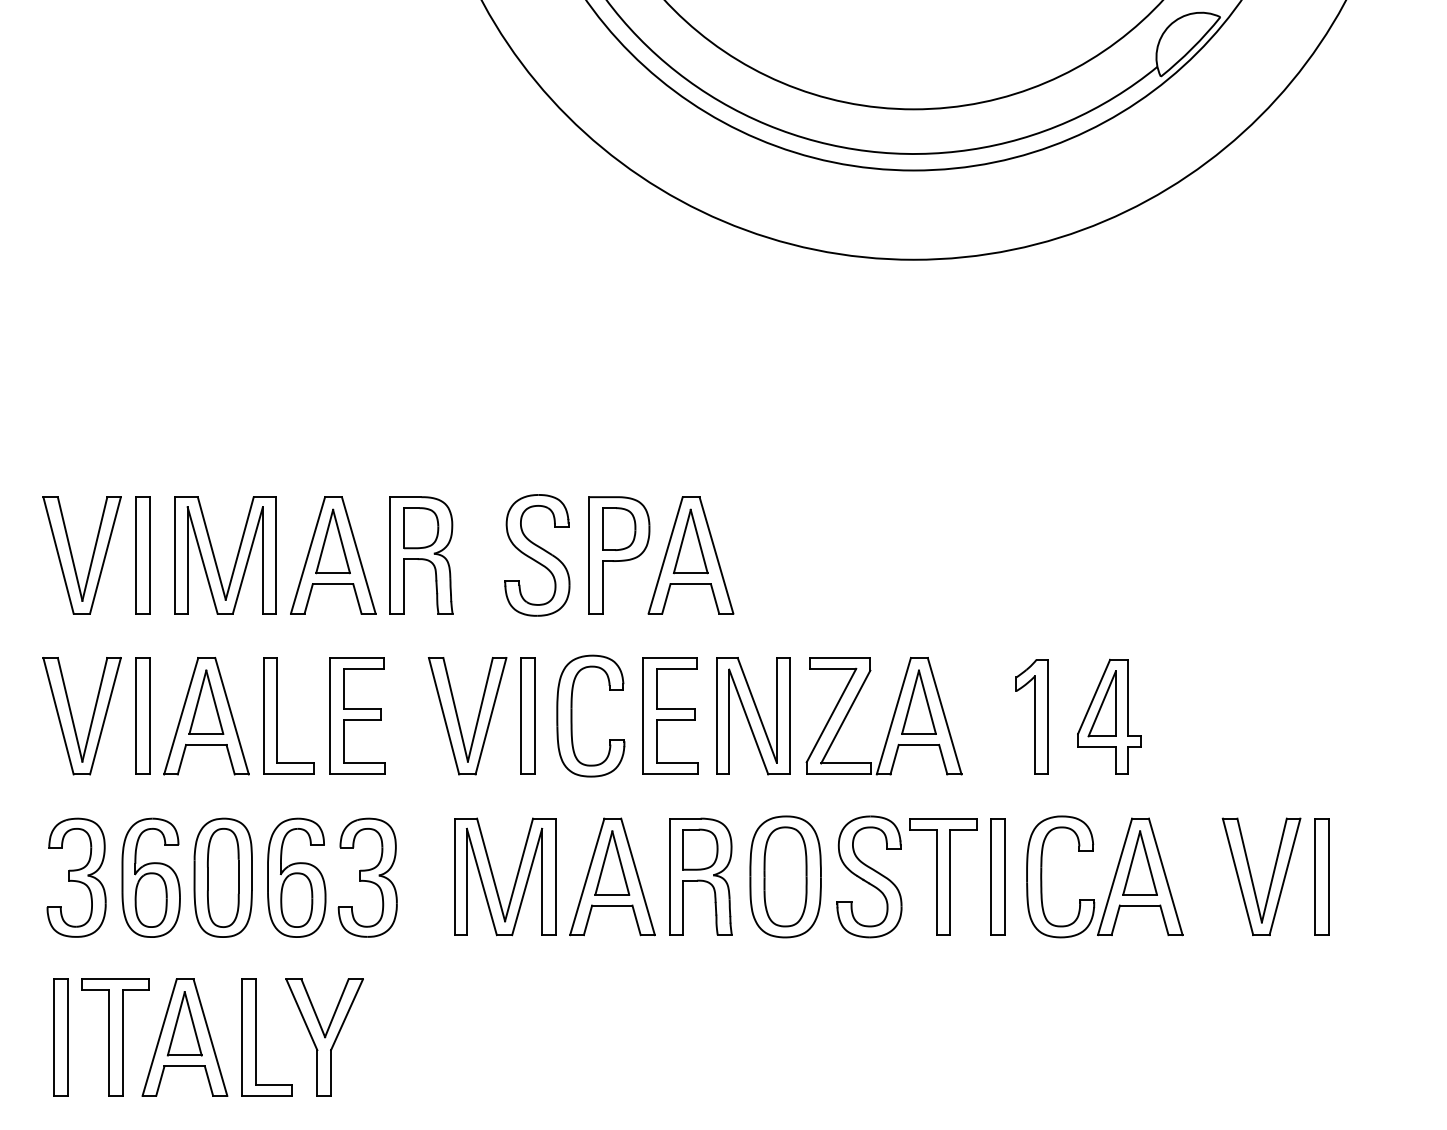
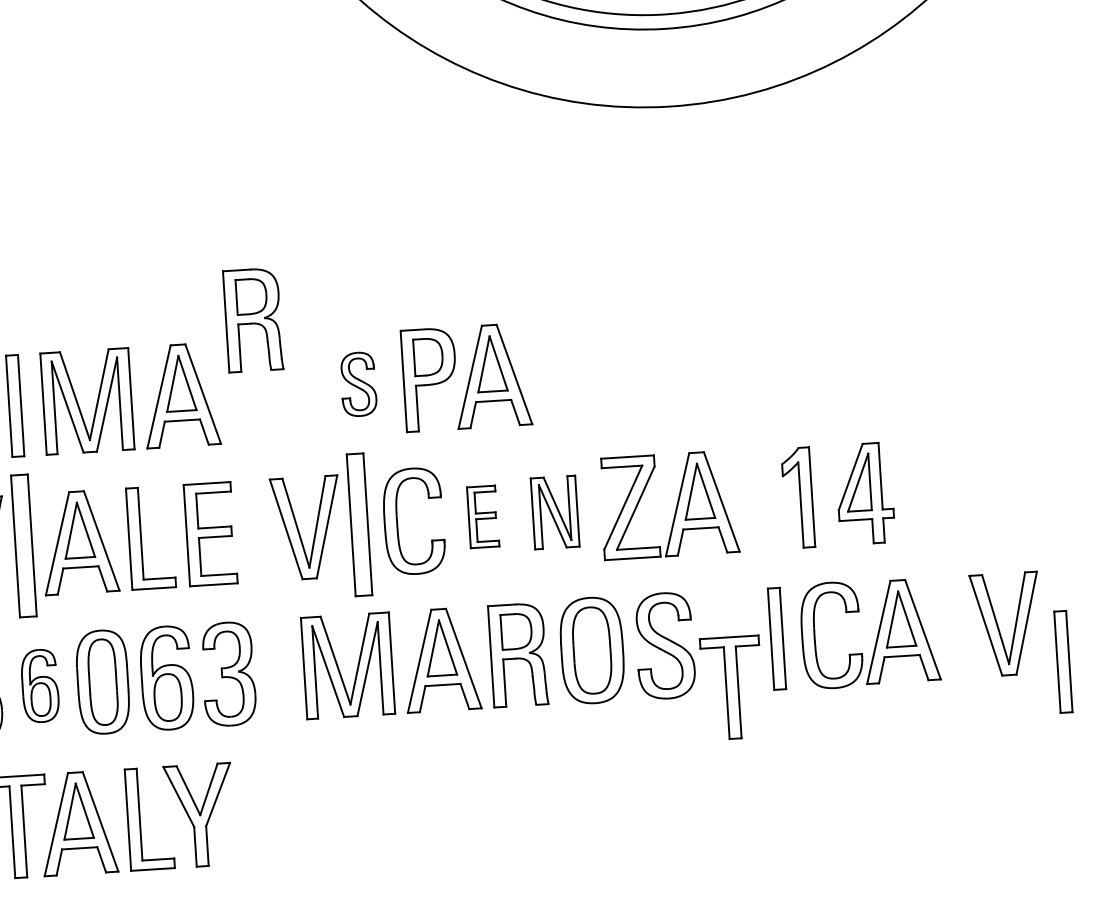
part: (421, 555) -> (253, 320), moved
part: (537, 555) -> (358, 384), size x0.6
part: (142, 715) -> (23, 545), size x1.4
part: (527, 715) -> (358, 524), size x1.4
part: (670, 715) -> (483, 516), size x0.6
part: (753, 716) -> (555, 512), size x0.7
part: (943, 876) -> (732, 687), moved
part: (1321, 876) -> (1062, 661), moved
part: (150, 877) -> (39, 685), size x0.7

